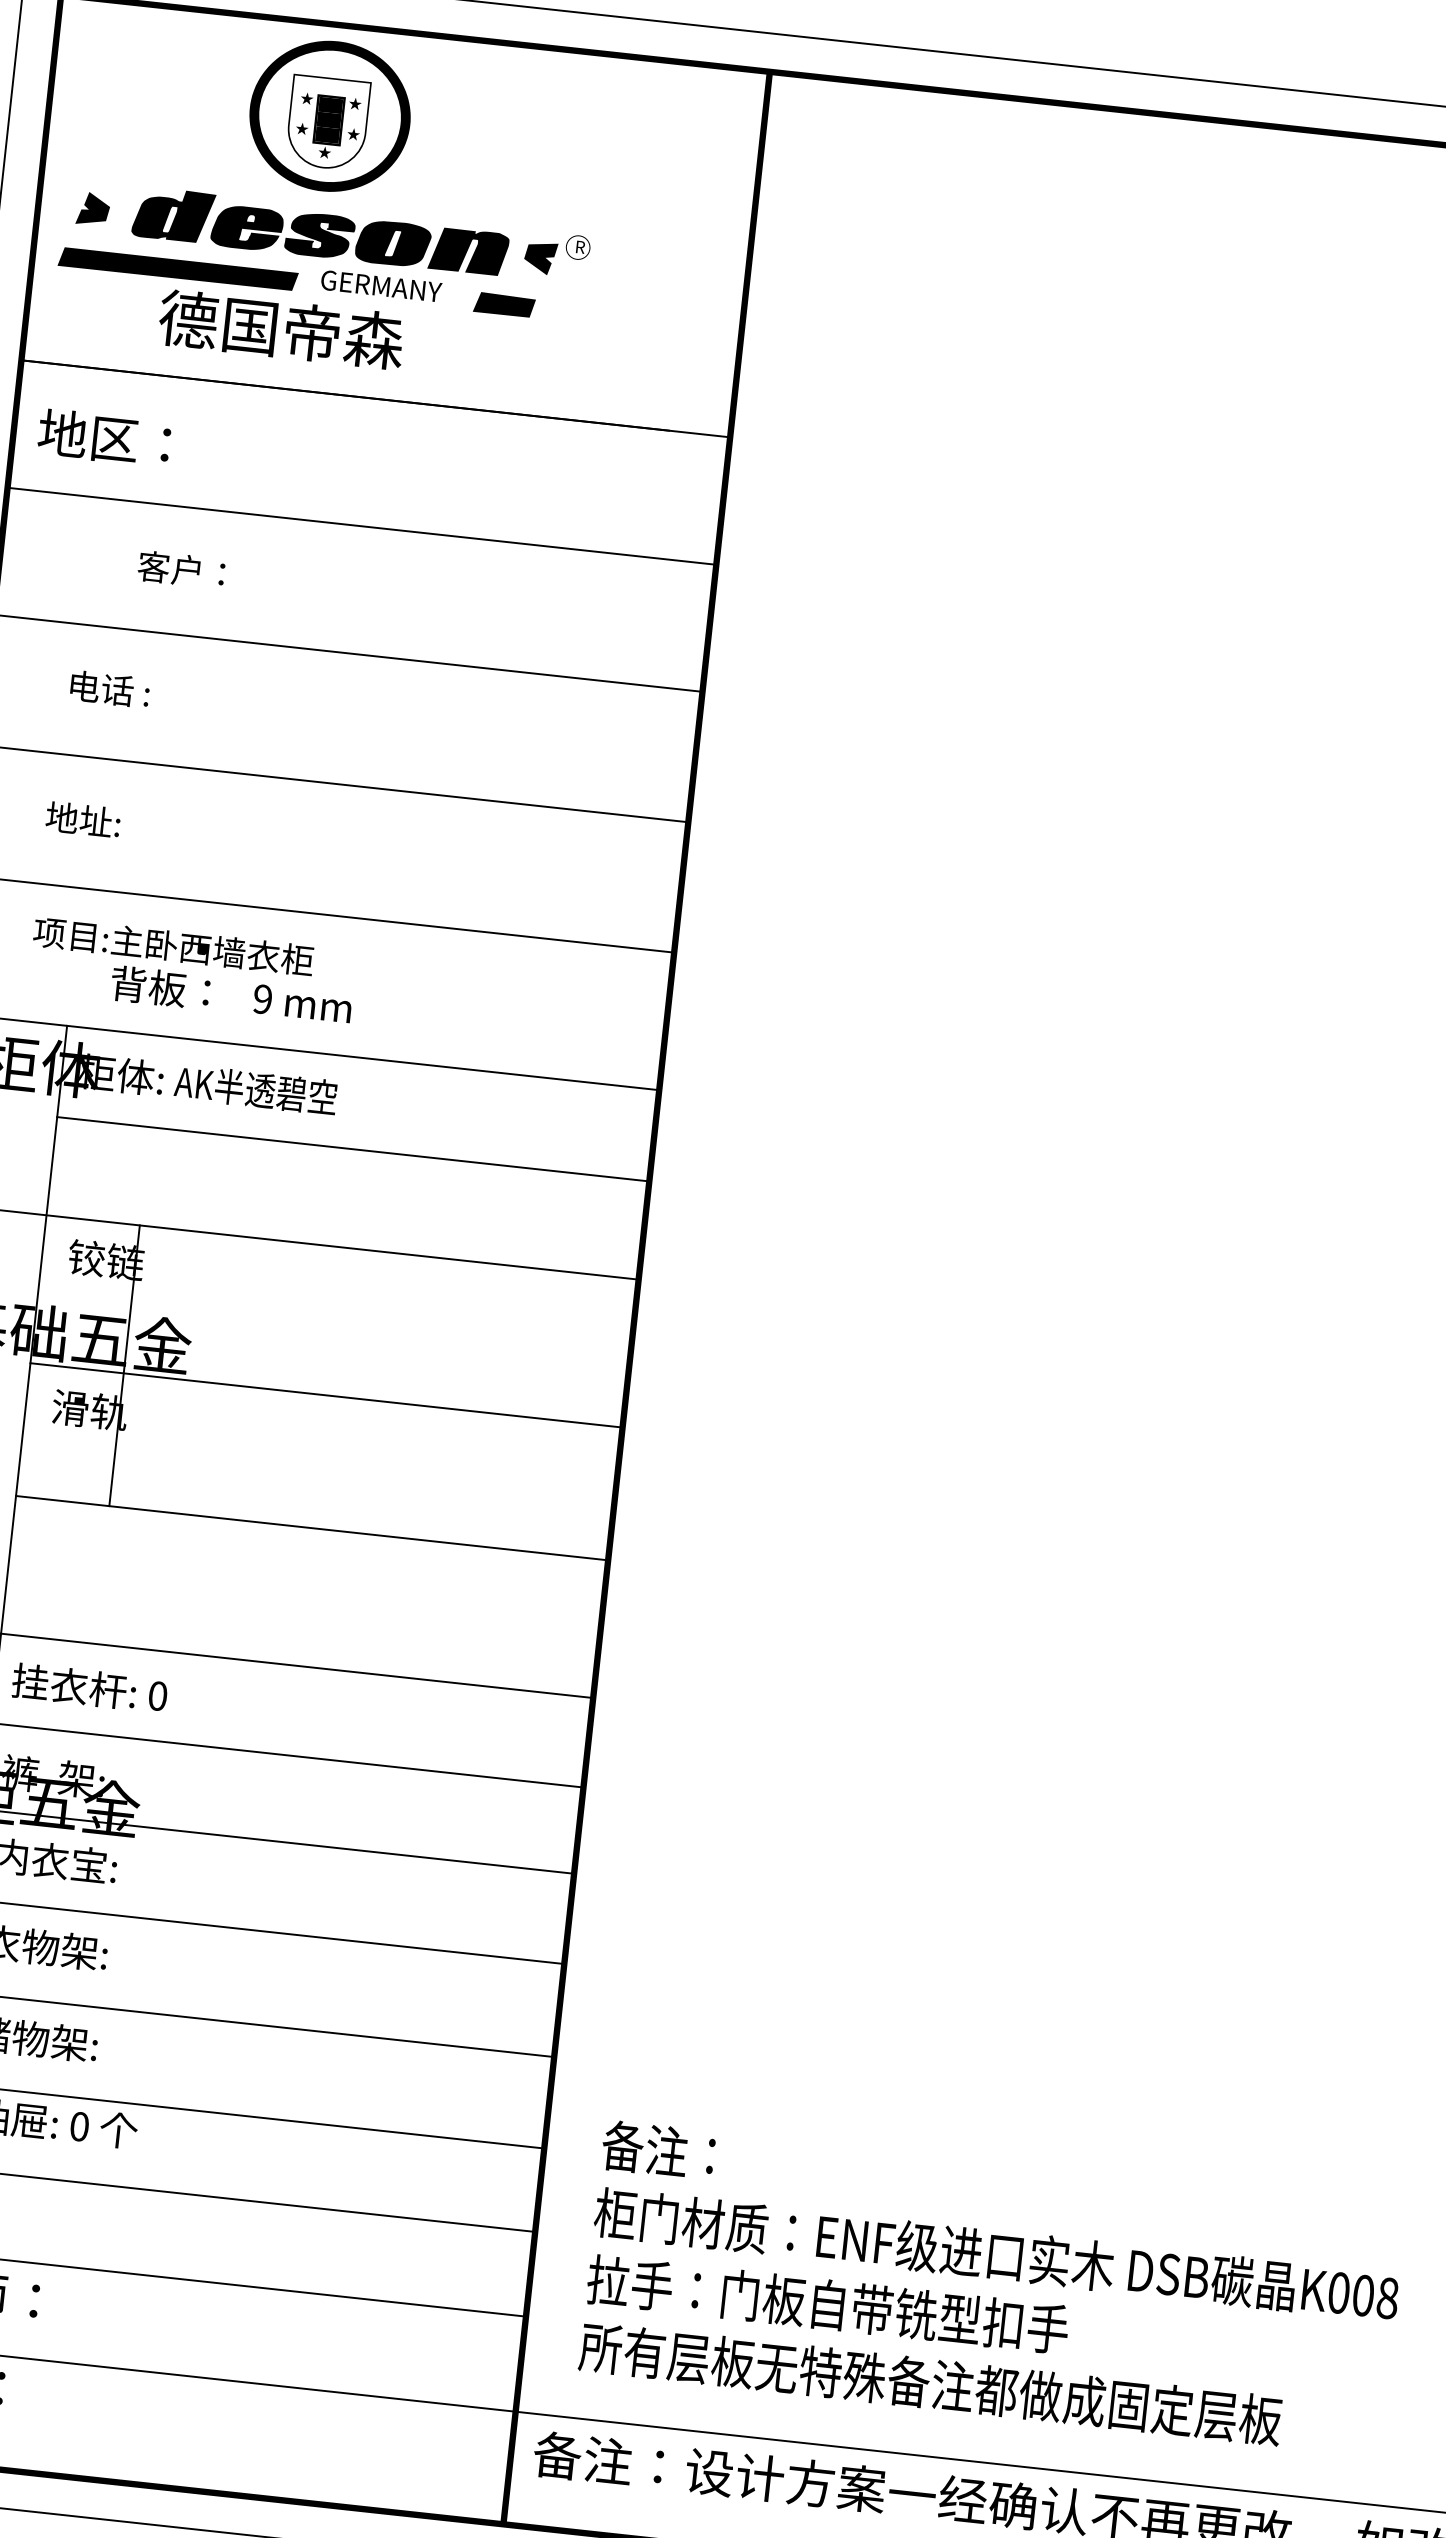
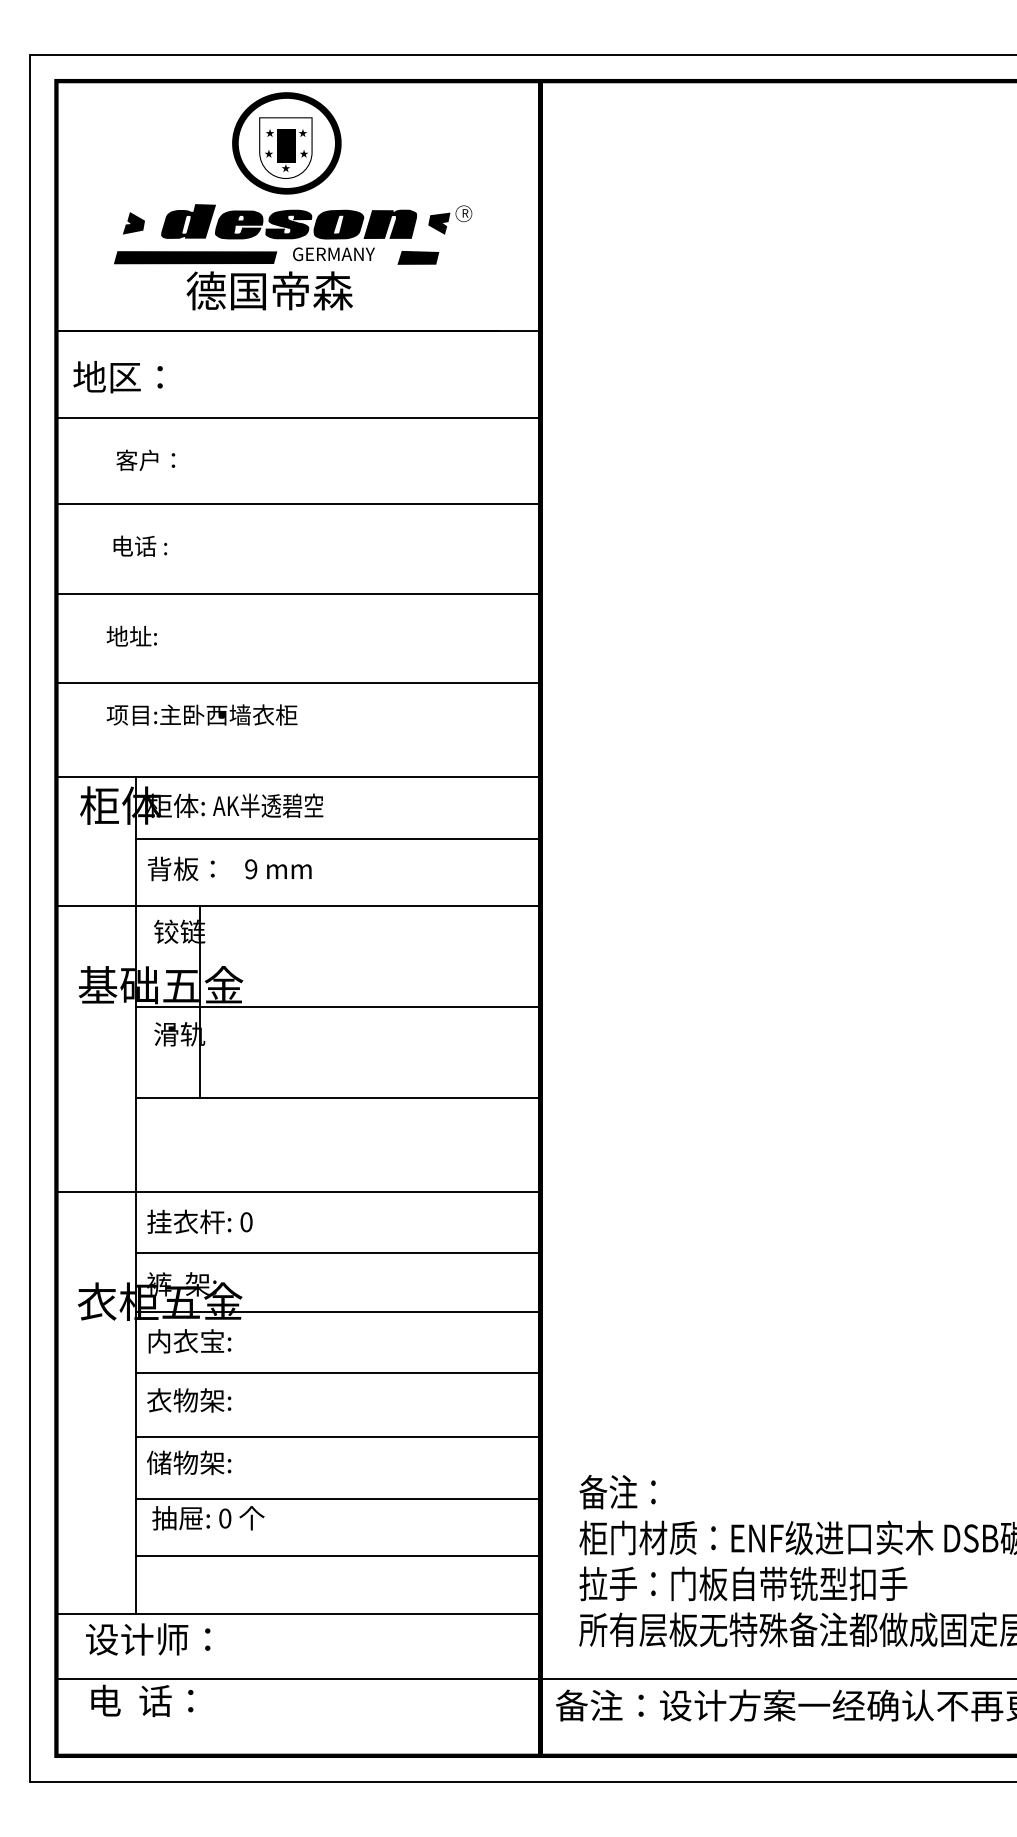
text: (330, 202) -> (293, 201), moved
text: (181, 568) -> (145, 459), moved
text: (231, 994) -> (229, 868), moved

